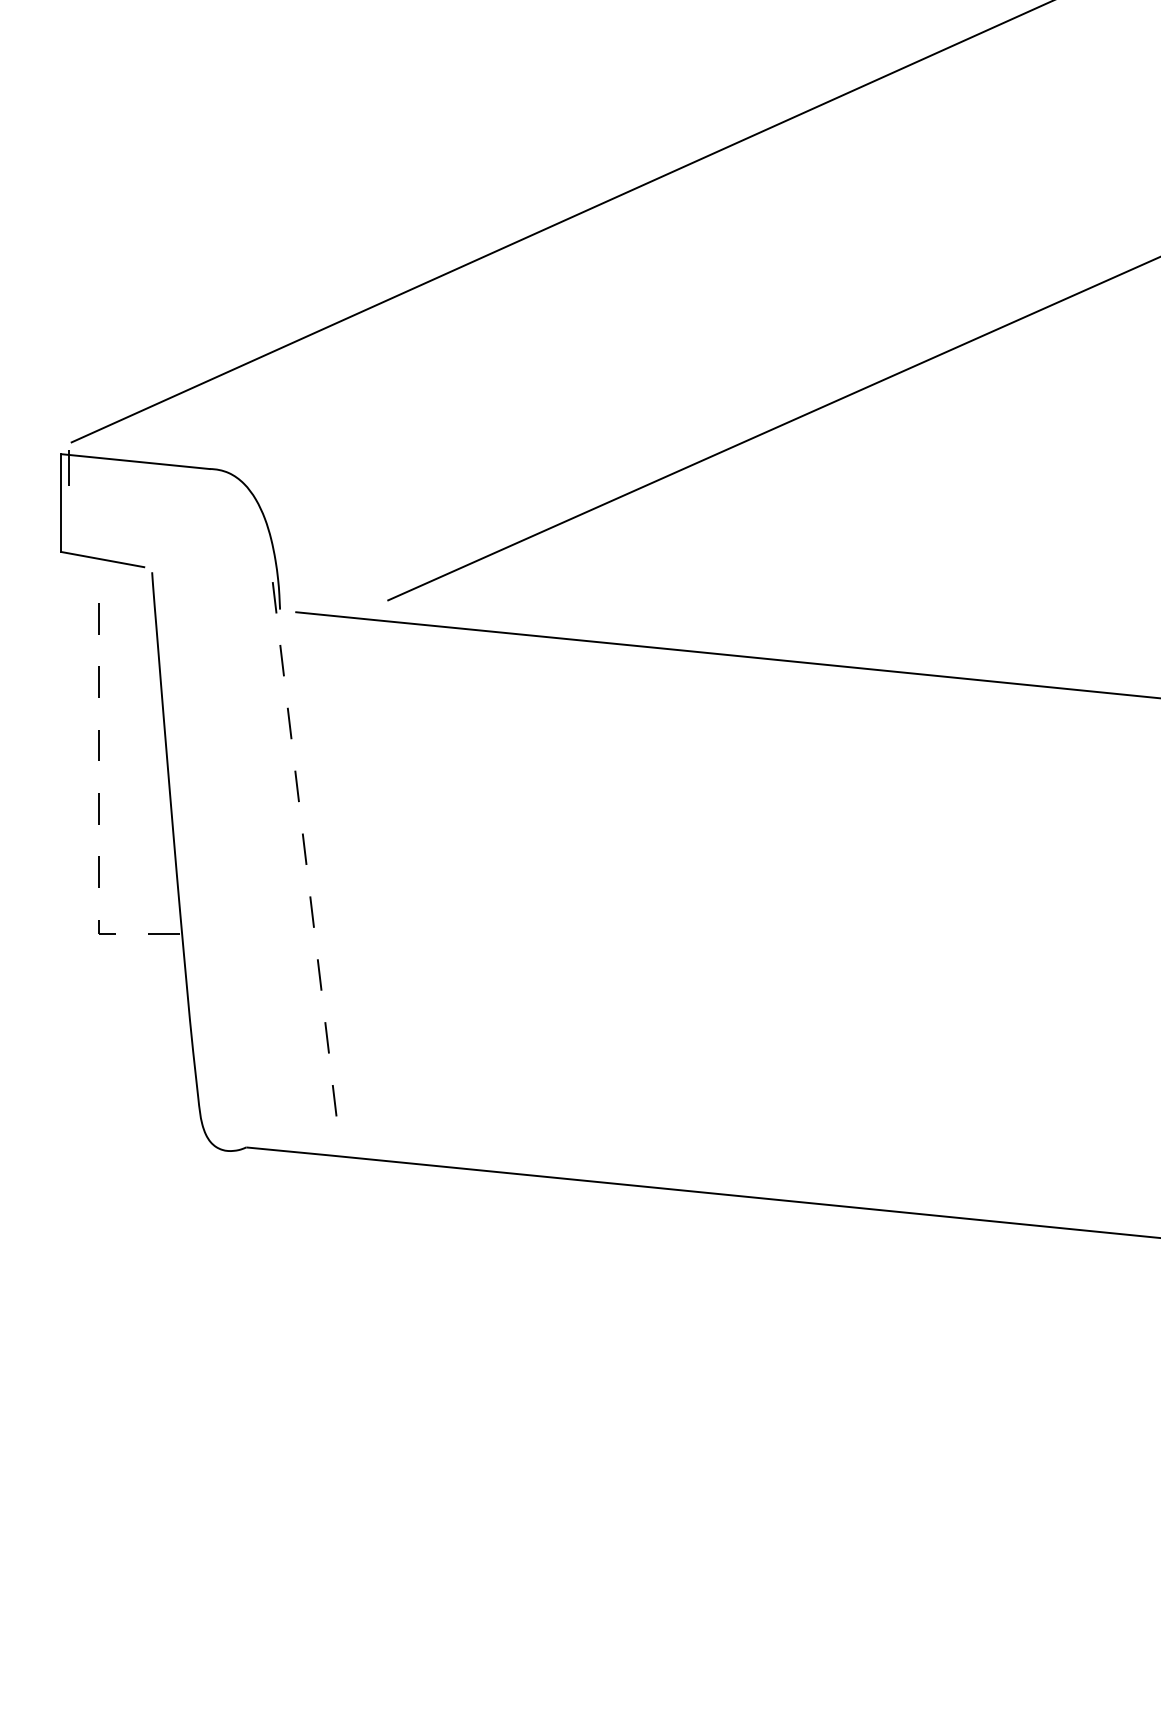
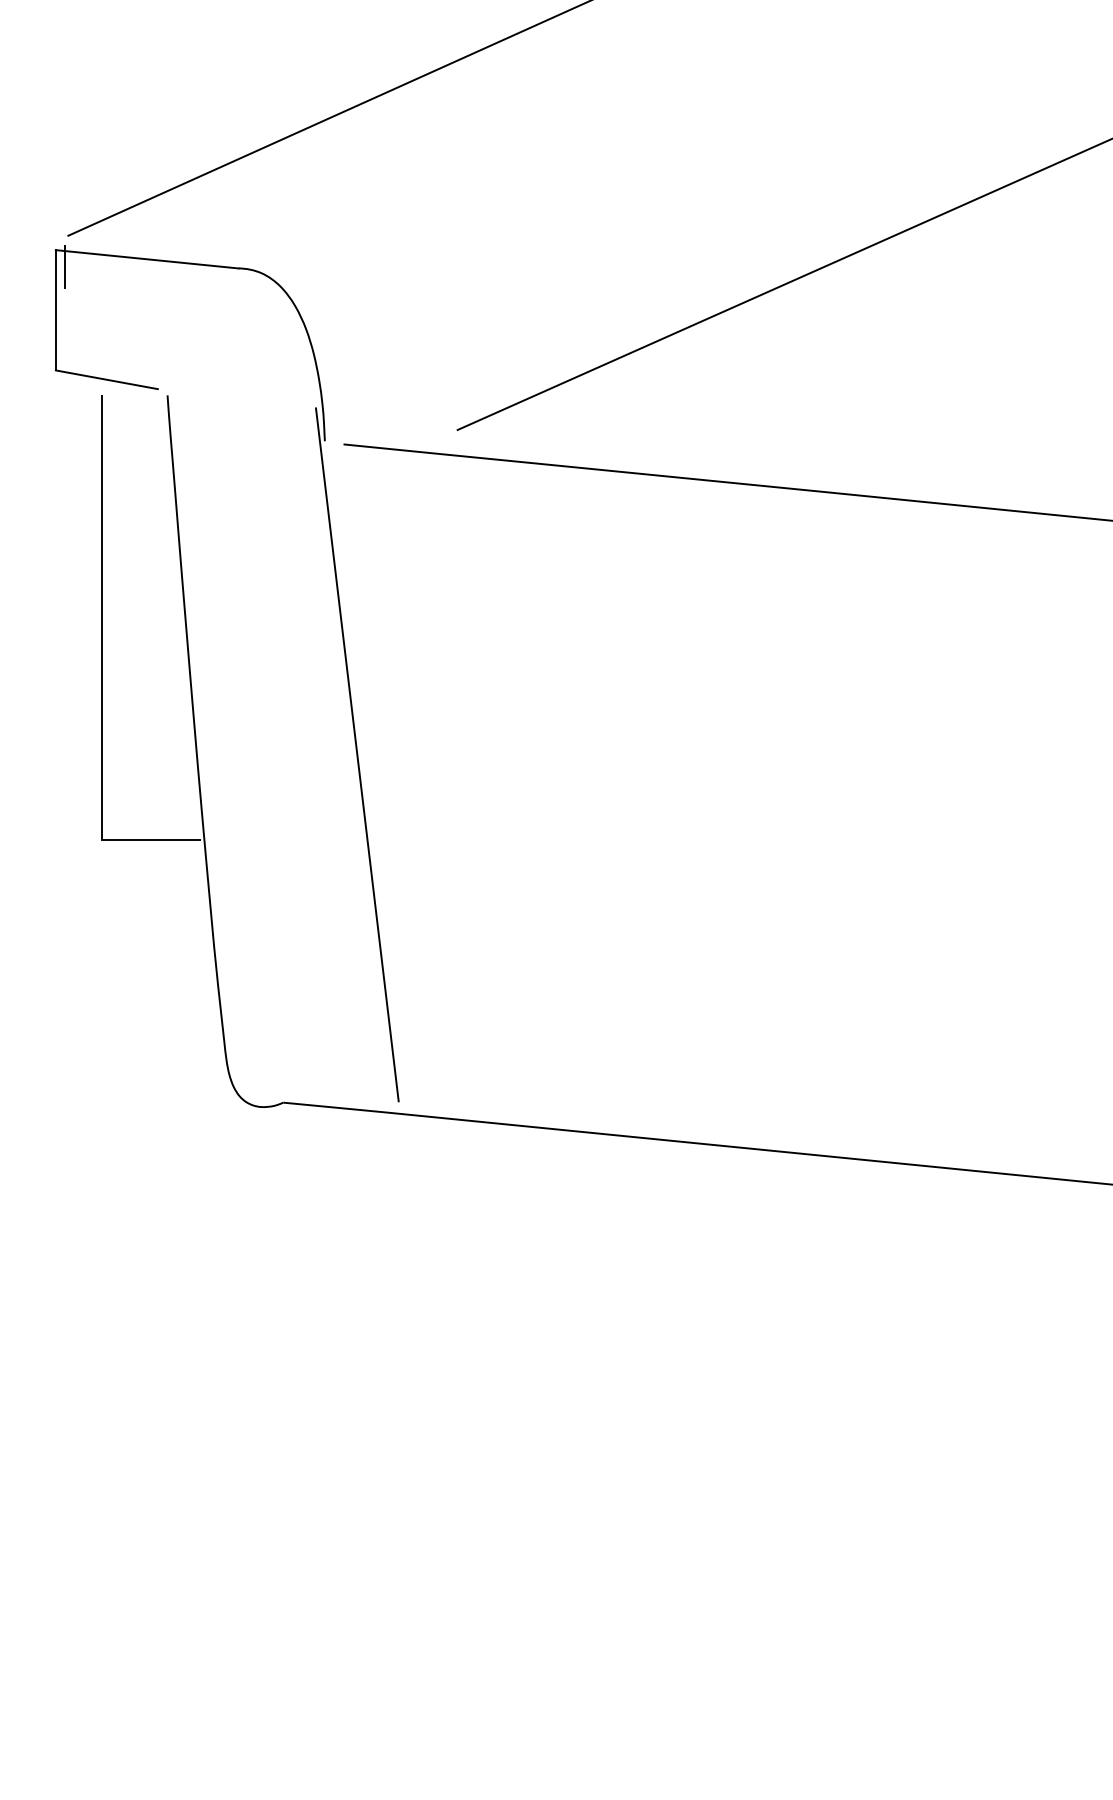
line: (98, 793) -> (101, 667), dashed -> solid
line: (306, 864) -> (357, 754), dashed -> solid

